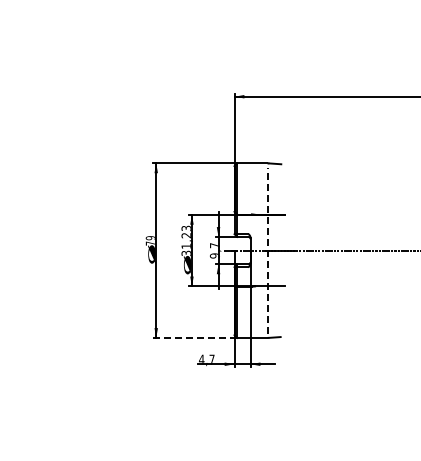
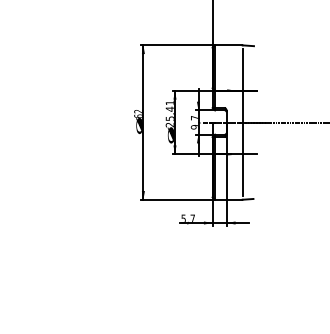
text: (149, 240) -> (137, 113), 79 -> 62
text: (185, 240) -> (169, 113), 31,23 -> 25,41
line: (268, 250) -> (242, 122), dashed -> solid
line: (195, 337) -> (178, 199), dashed -> solid
text: (201, 358) -> (183, 217), 4,7 -> 5,7

